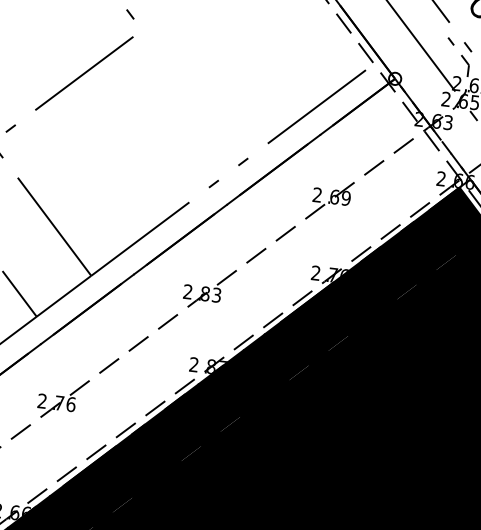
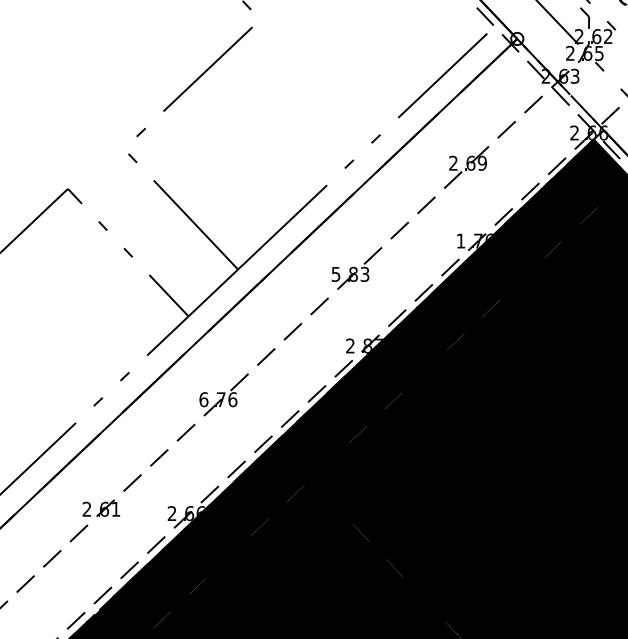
text: (315, 272) -> (460, 240), 2 -> 1
text: (187, 290) -> (335, 273), 2 -> 5
text: (41, 400) -> (203, 399), 2 -> 6

